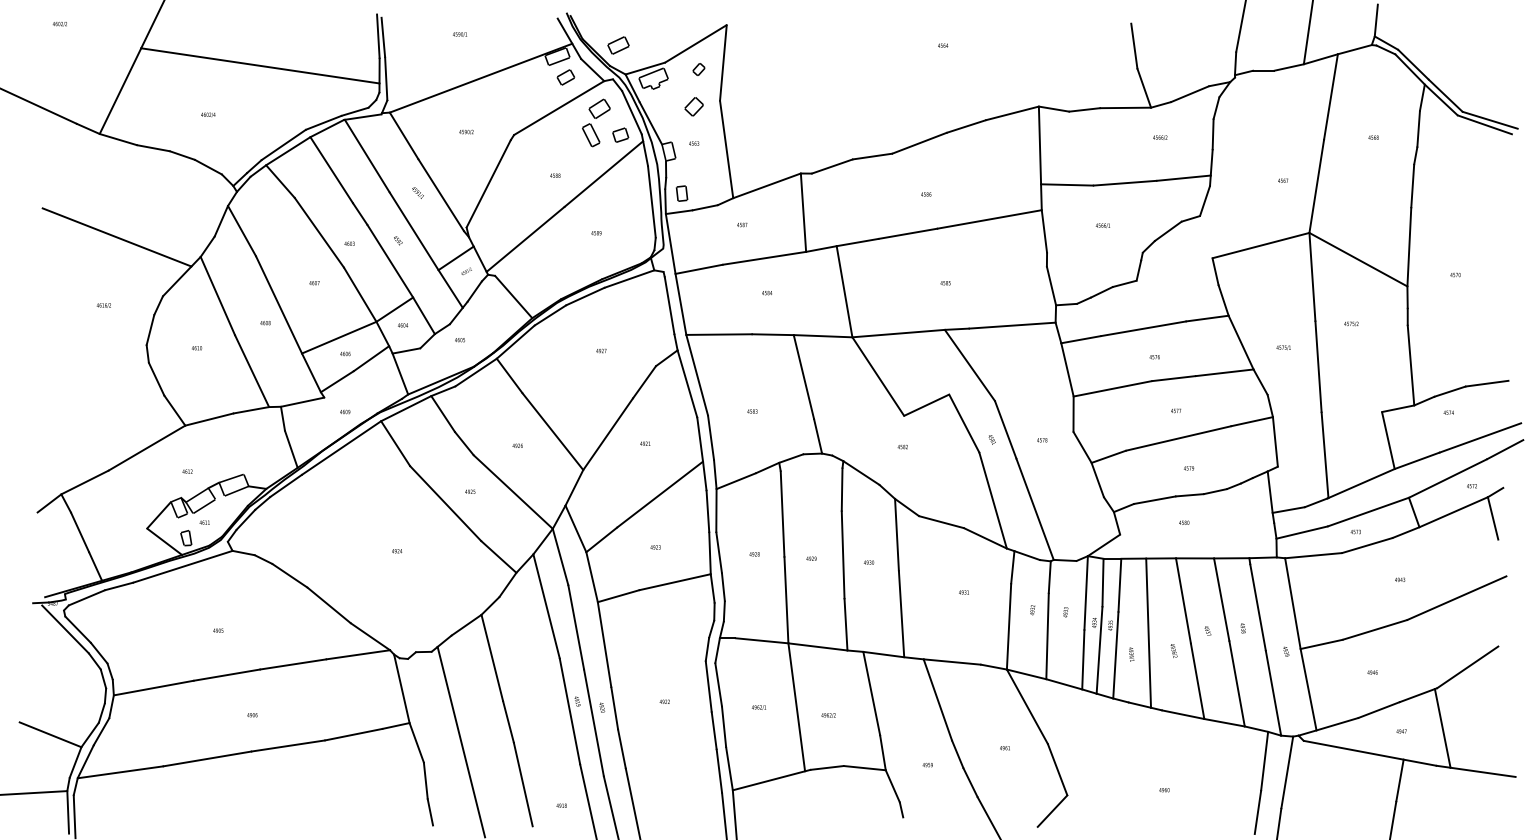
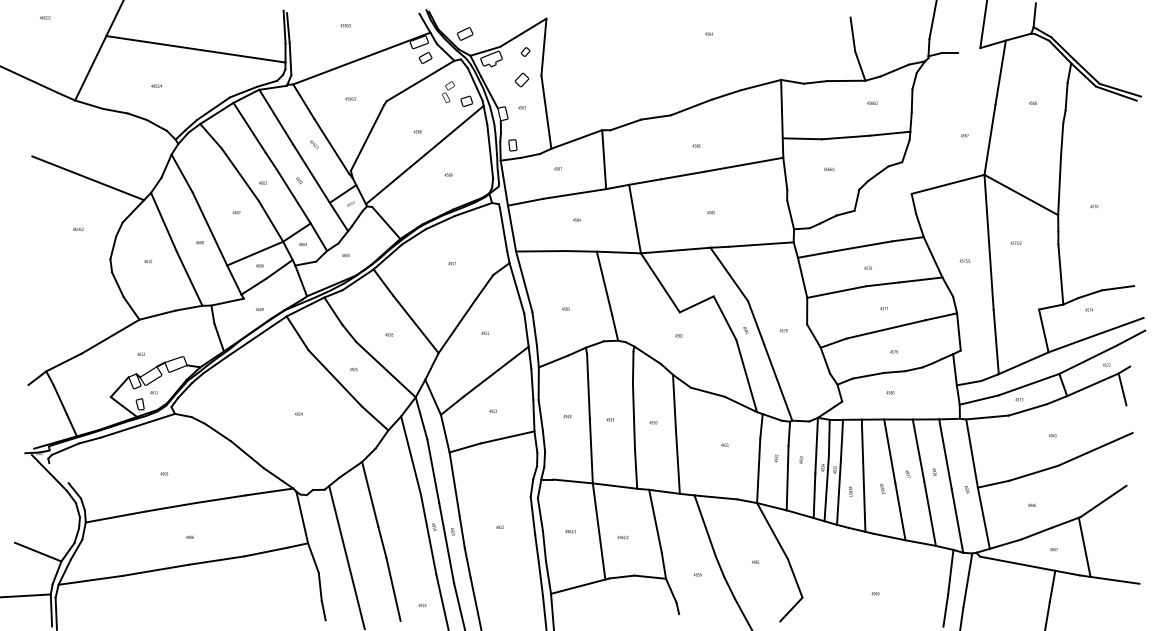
line: (1288, 67) -> (968, 50), removed
part: (596, 122) -> (448, 91), size x0.6
line: (77, 629) -> (58, 472), removed

